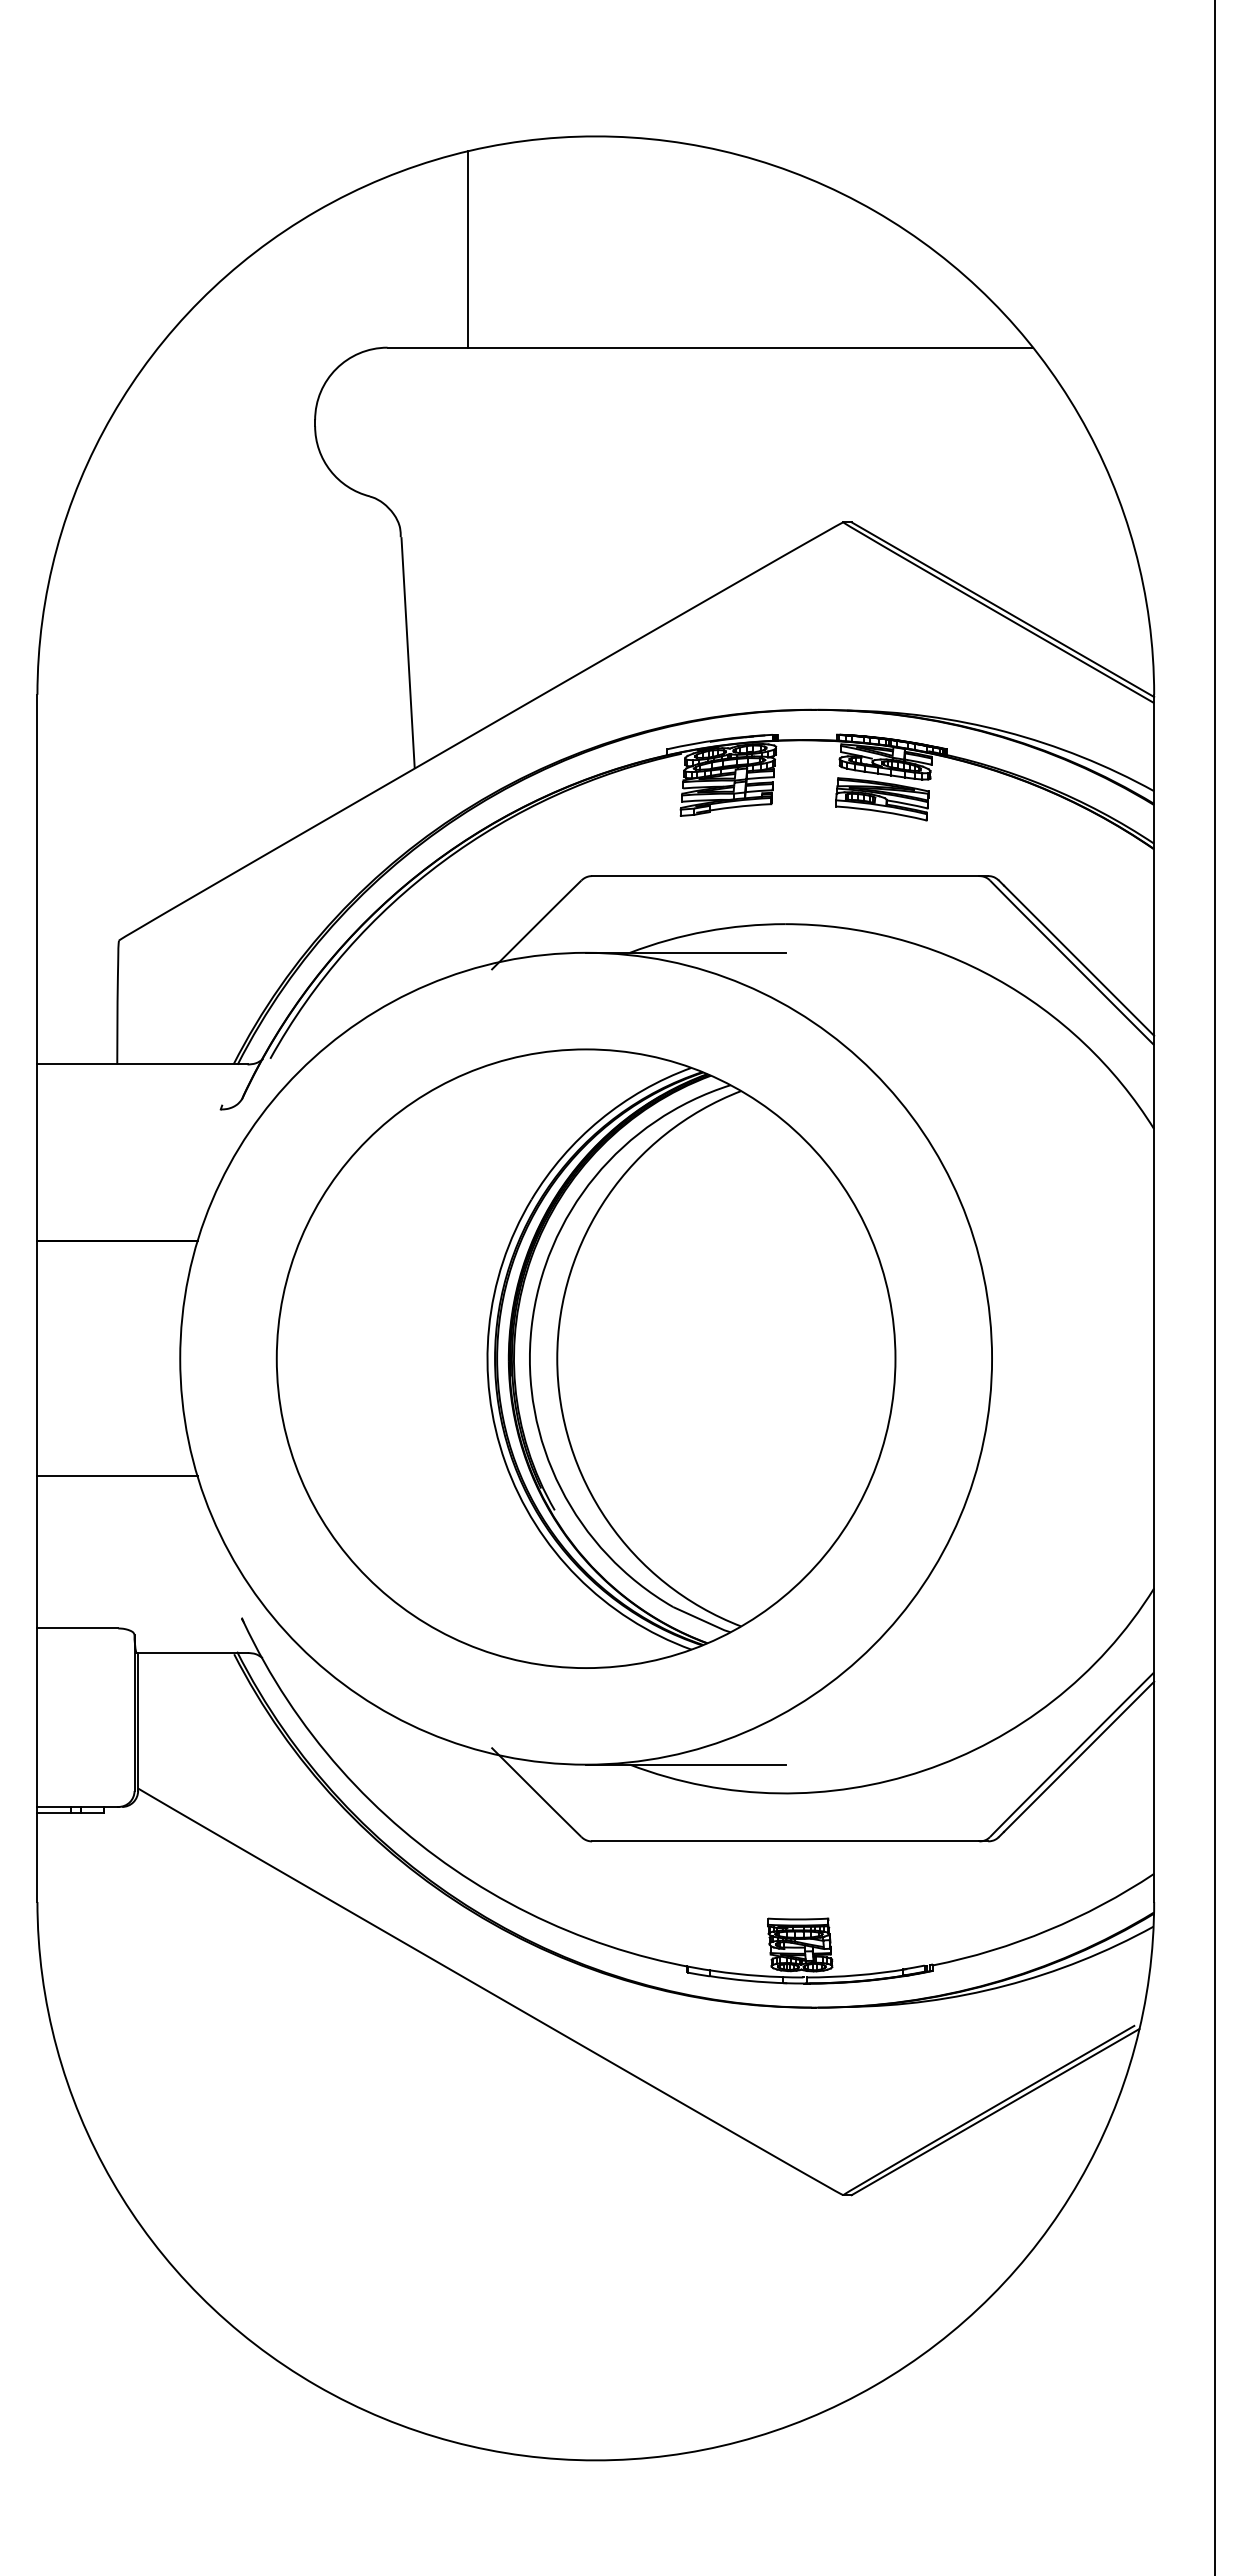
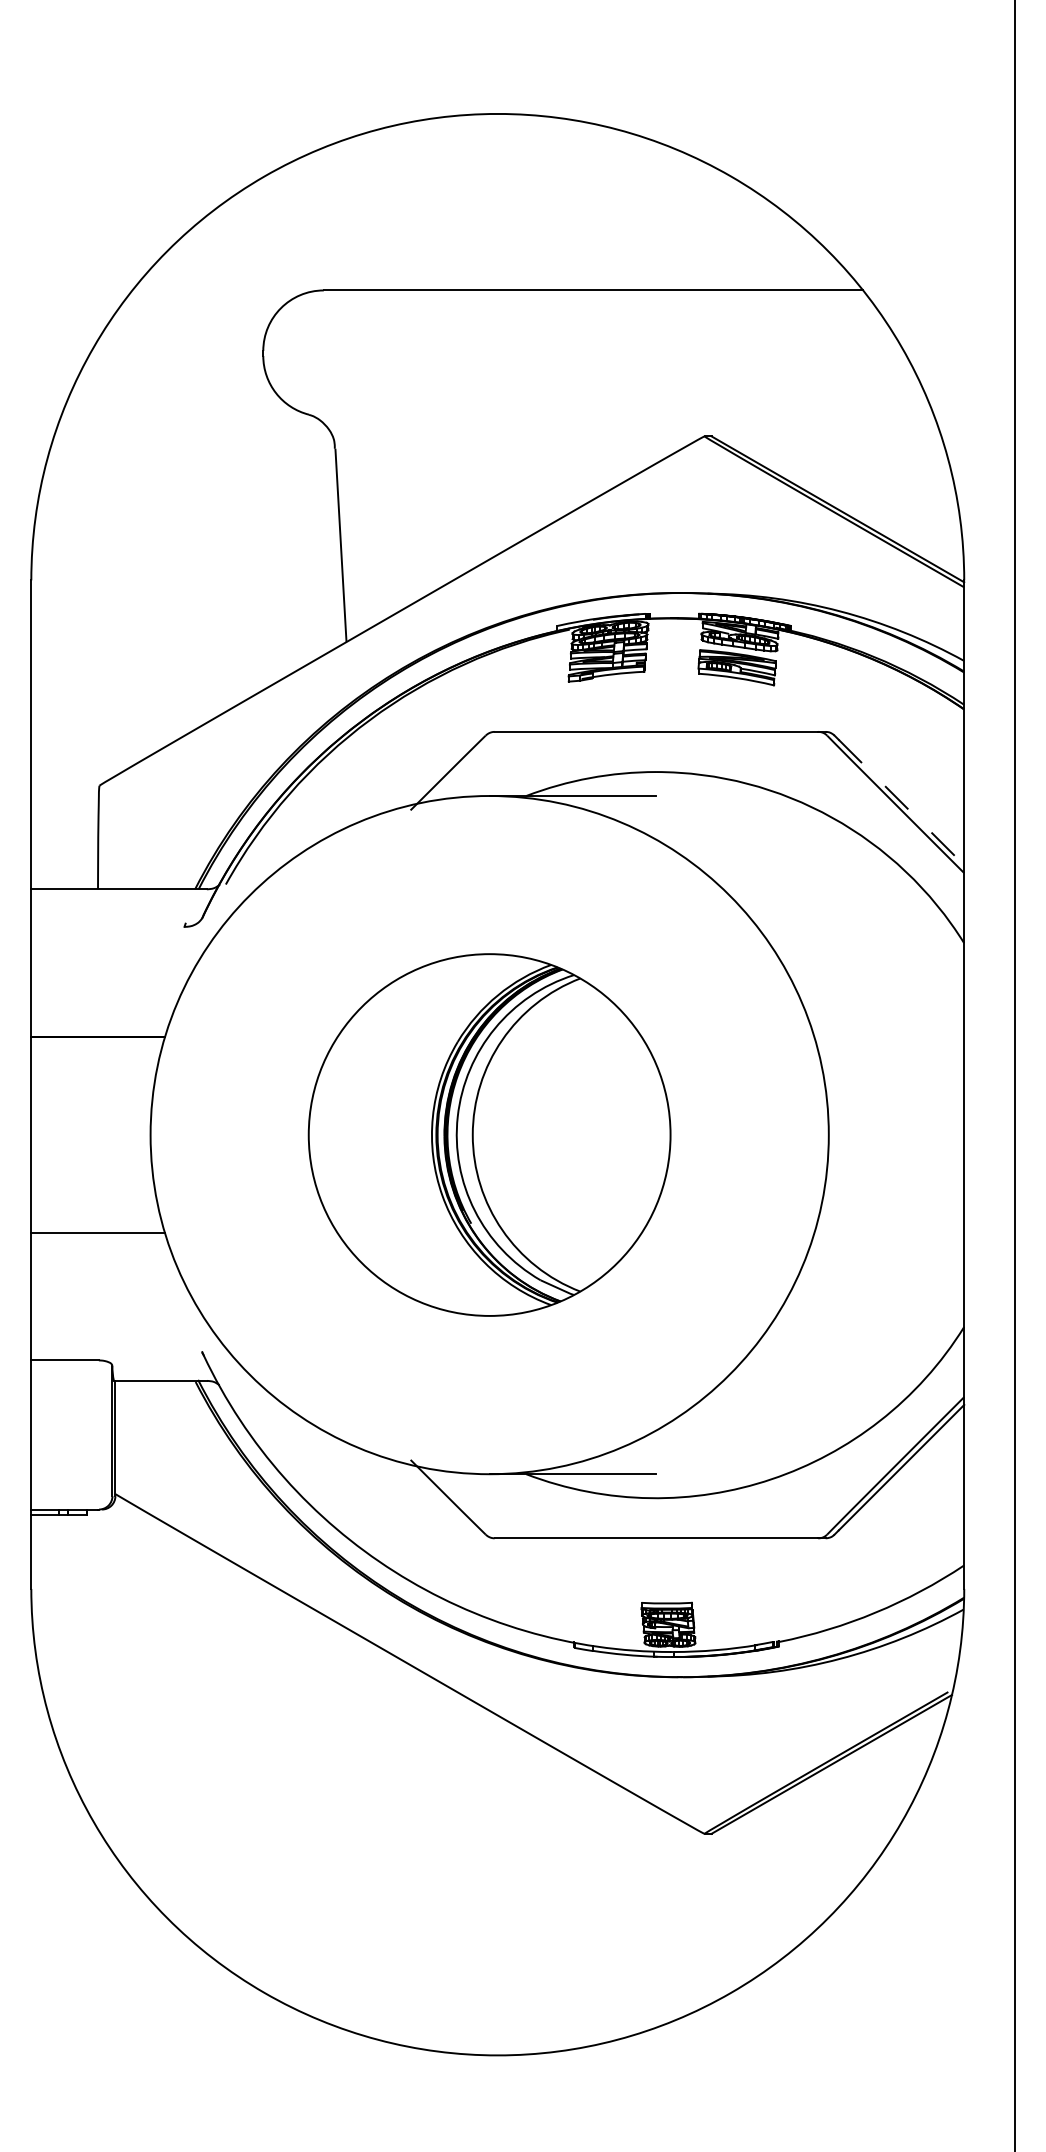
line: (467, 249) -> (390, 208), removed
line: (1079, 961) -> (901, 803), solid -> dashed
part: (585, 1358) -> (489, 1134), size x0.7

